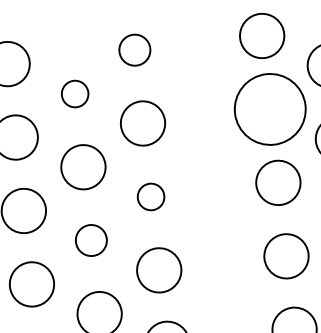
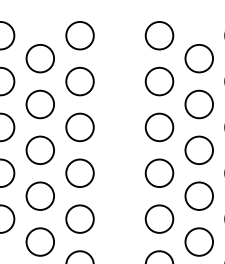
circle: (133, 49) -> (79, 35), size x1.43
circle: (73, 93) -> (39, 58), size x1.67
circle: (270, 109) -> (159, 81), size x0.62
circle: (150, 197) -> (79, 127), size x1.67
circle: (90, 239) -> (39, 149), size x1.43

